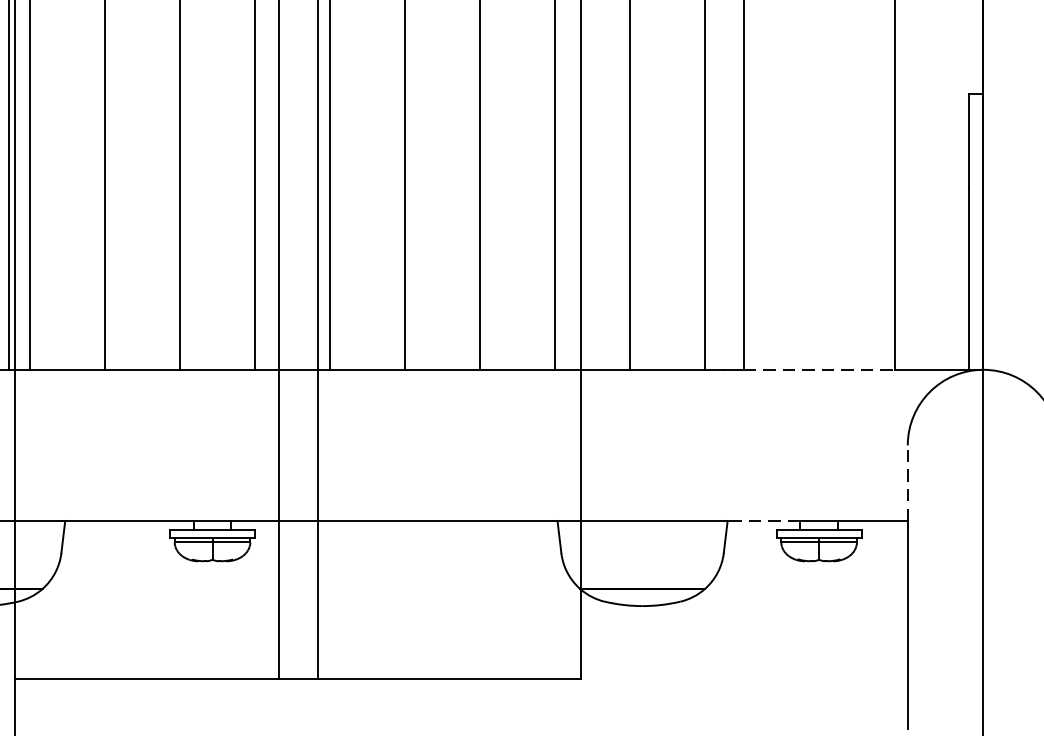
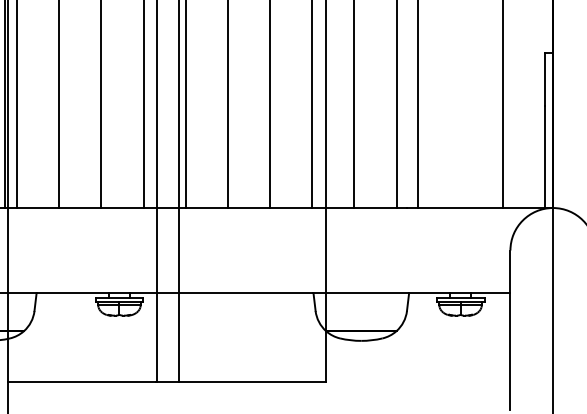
line: (818, 370) -> (460, 208), dashed -> solid
line: (907, 482) -> (510, 271), dashed -> solid
line: (763, 521) -> (429, 293), dashed -> solid

